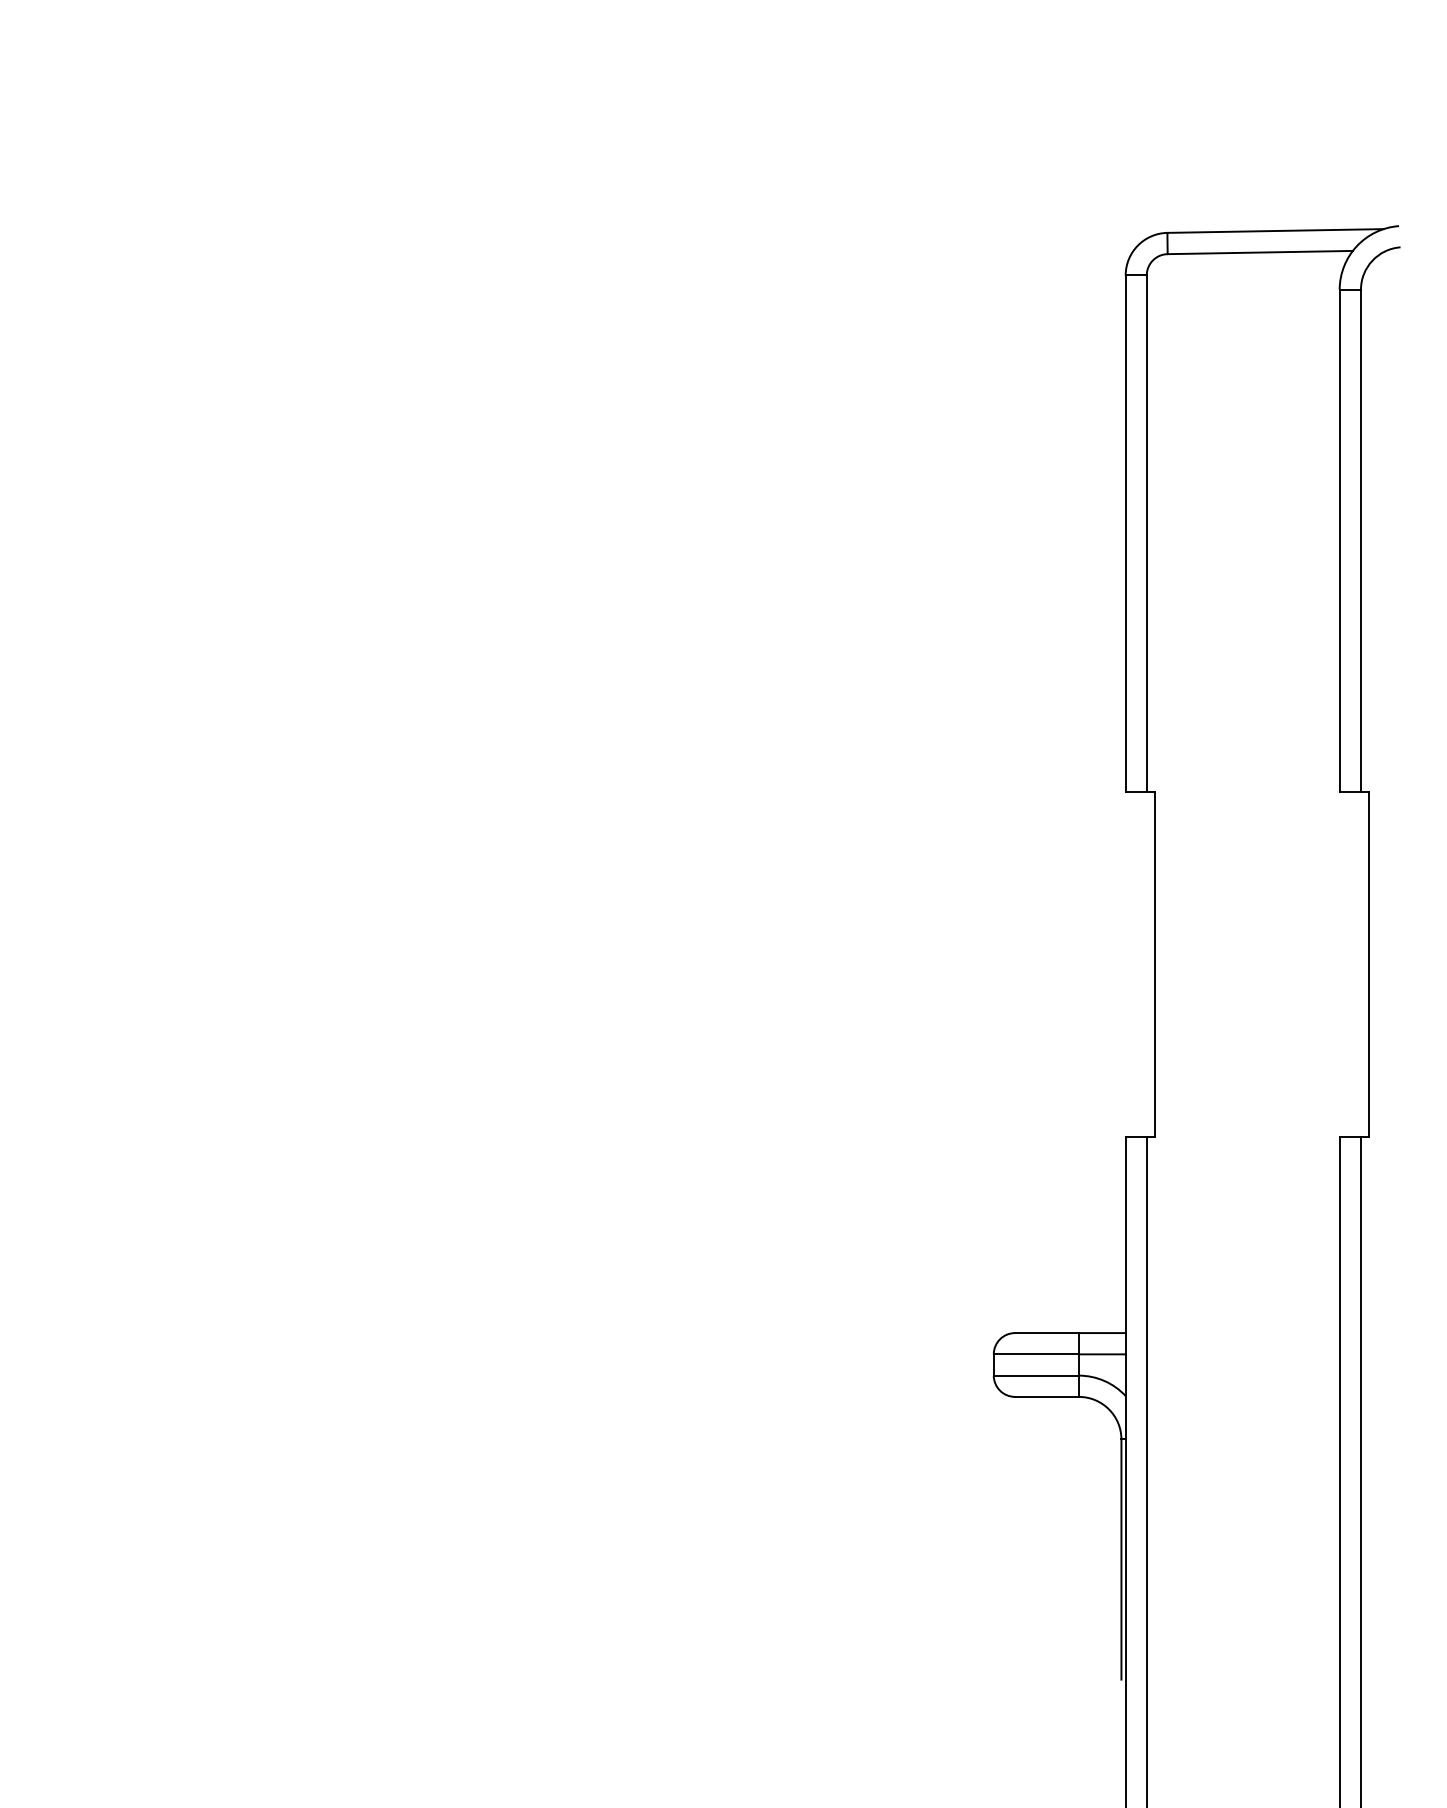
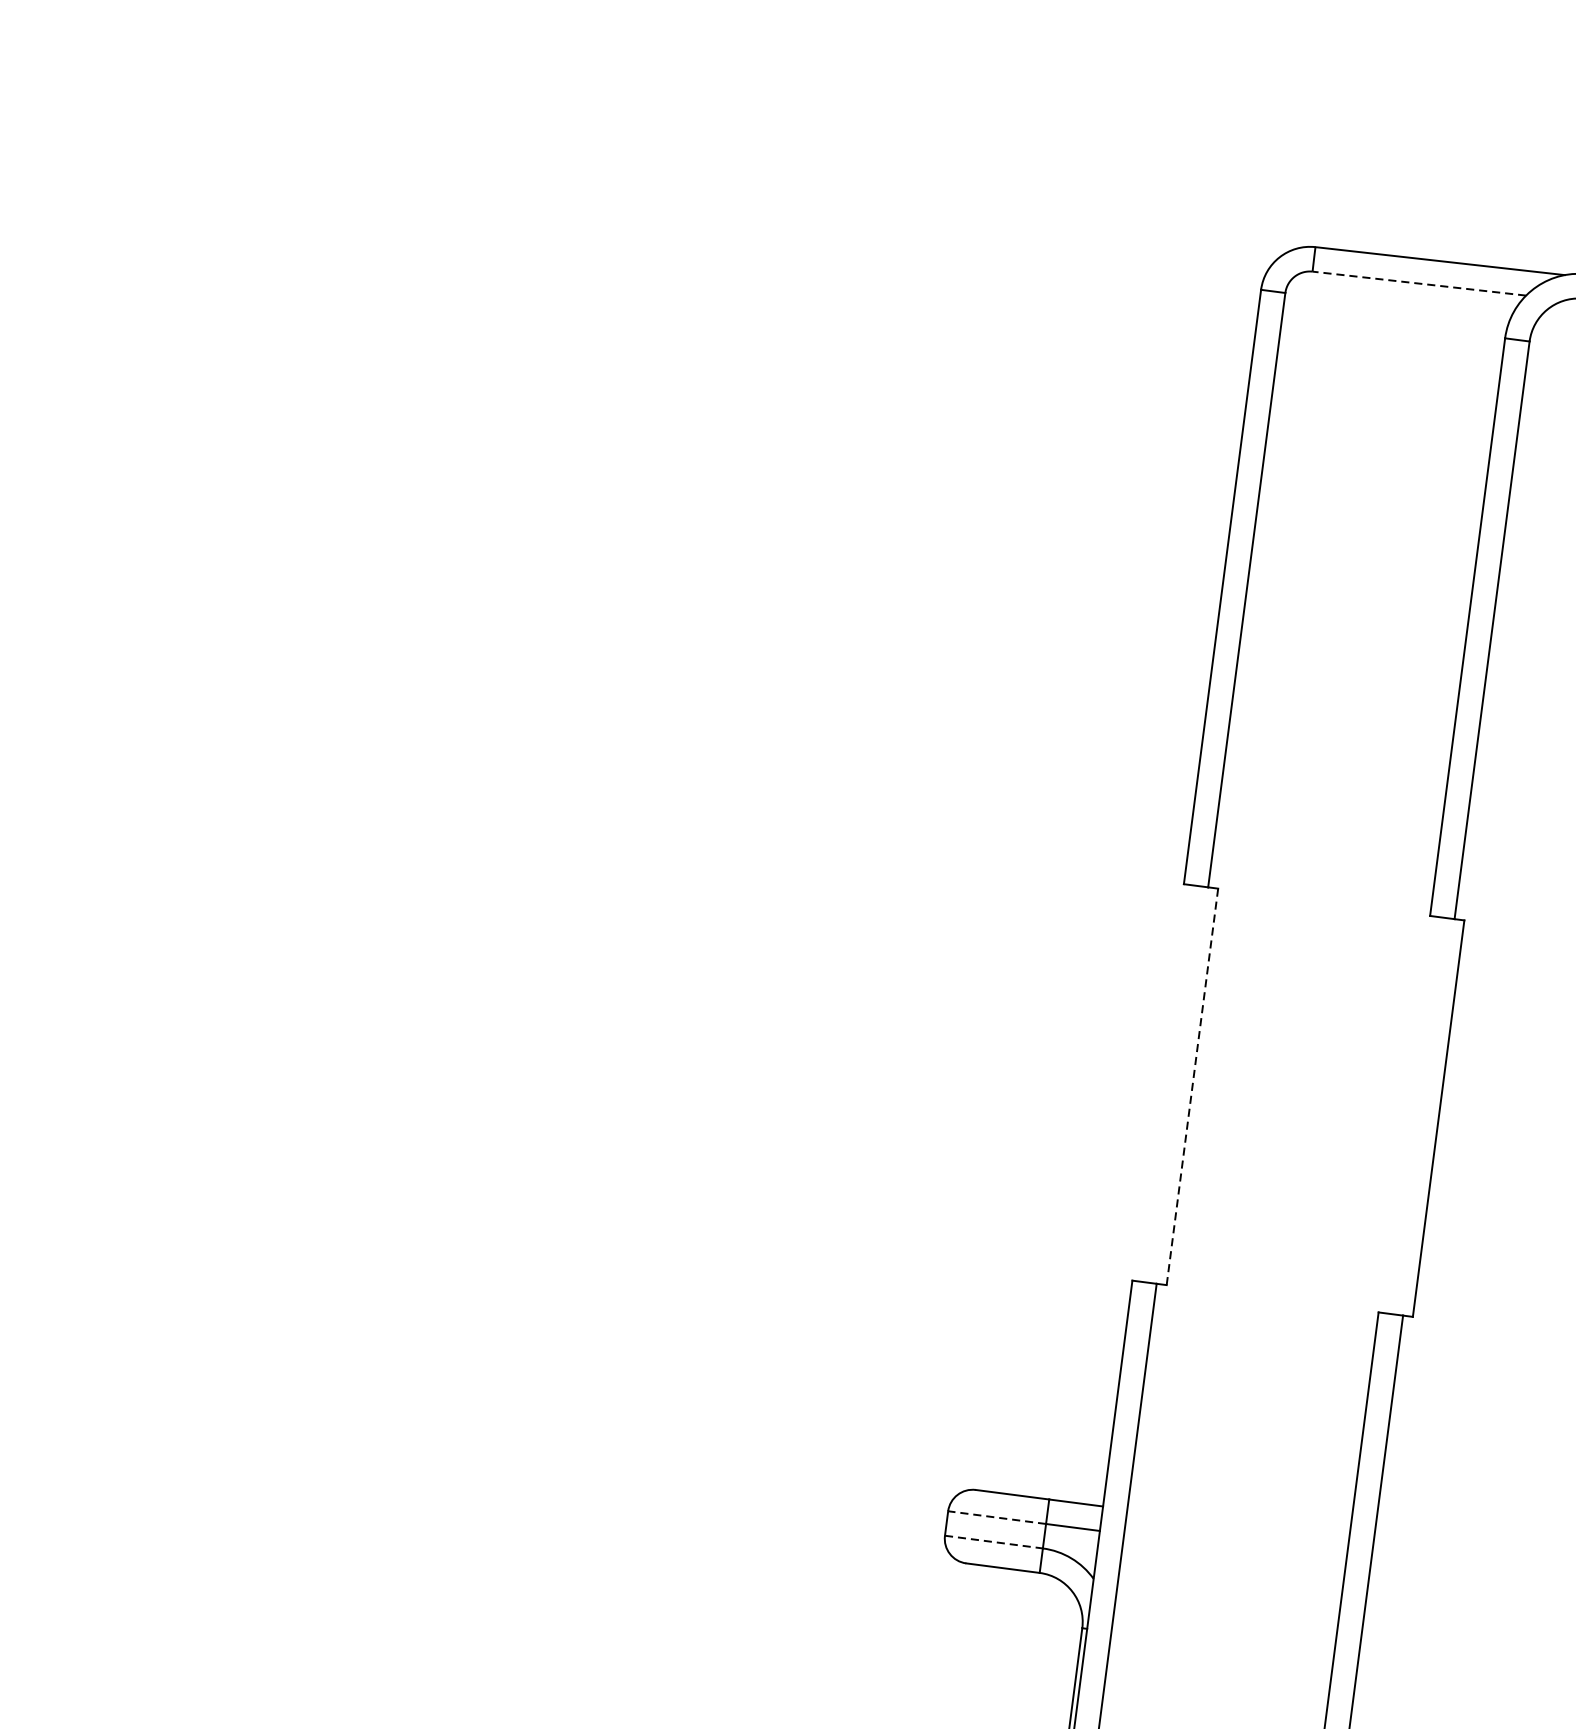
line: (1260, 252) -> (1419, 283), solid -> dashed
line: (1155, 964) -> (1192, 1086), solid -> dashed
line: (1036, 1354) -> (997, 1517), solid -> dashed
line: (1036, 1375) -> (994, 1541), solid -> dashed

